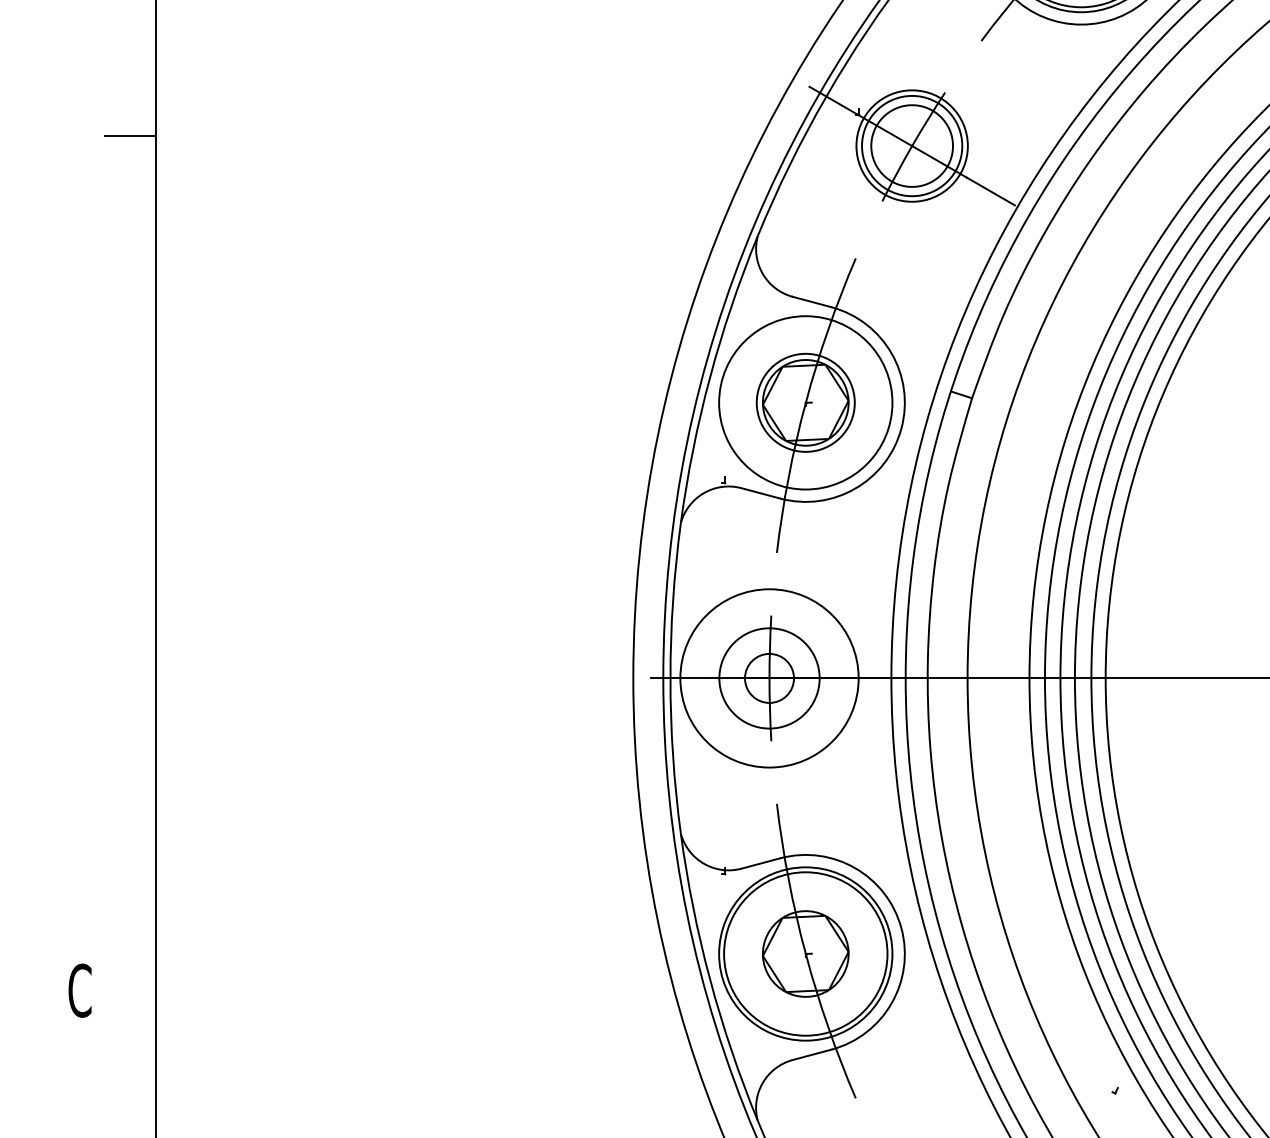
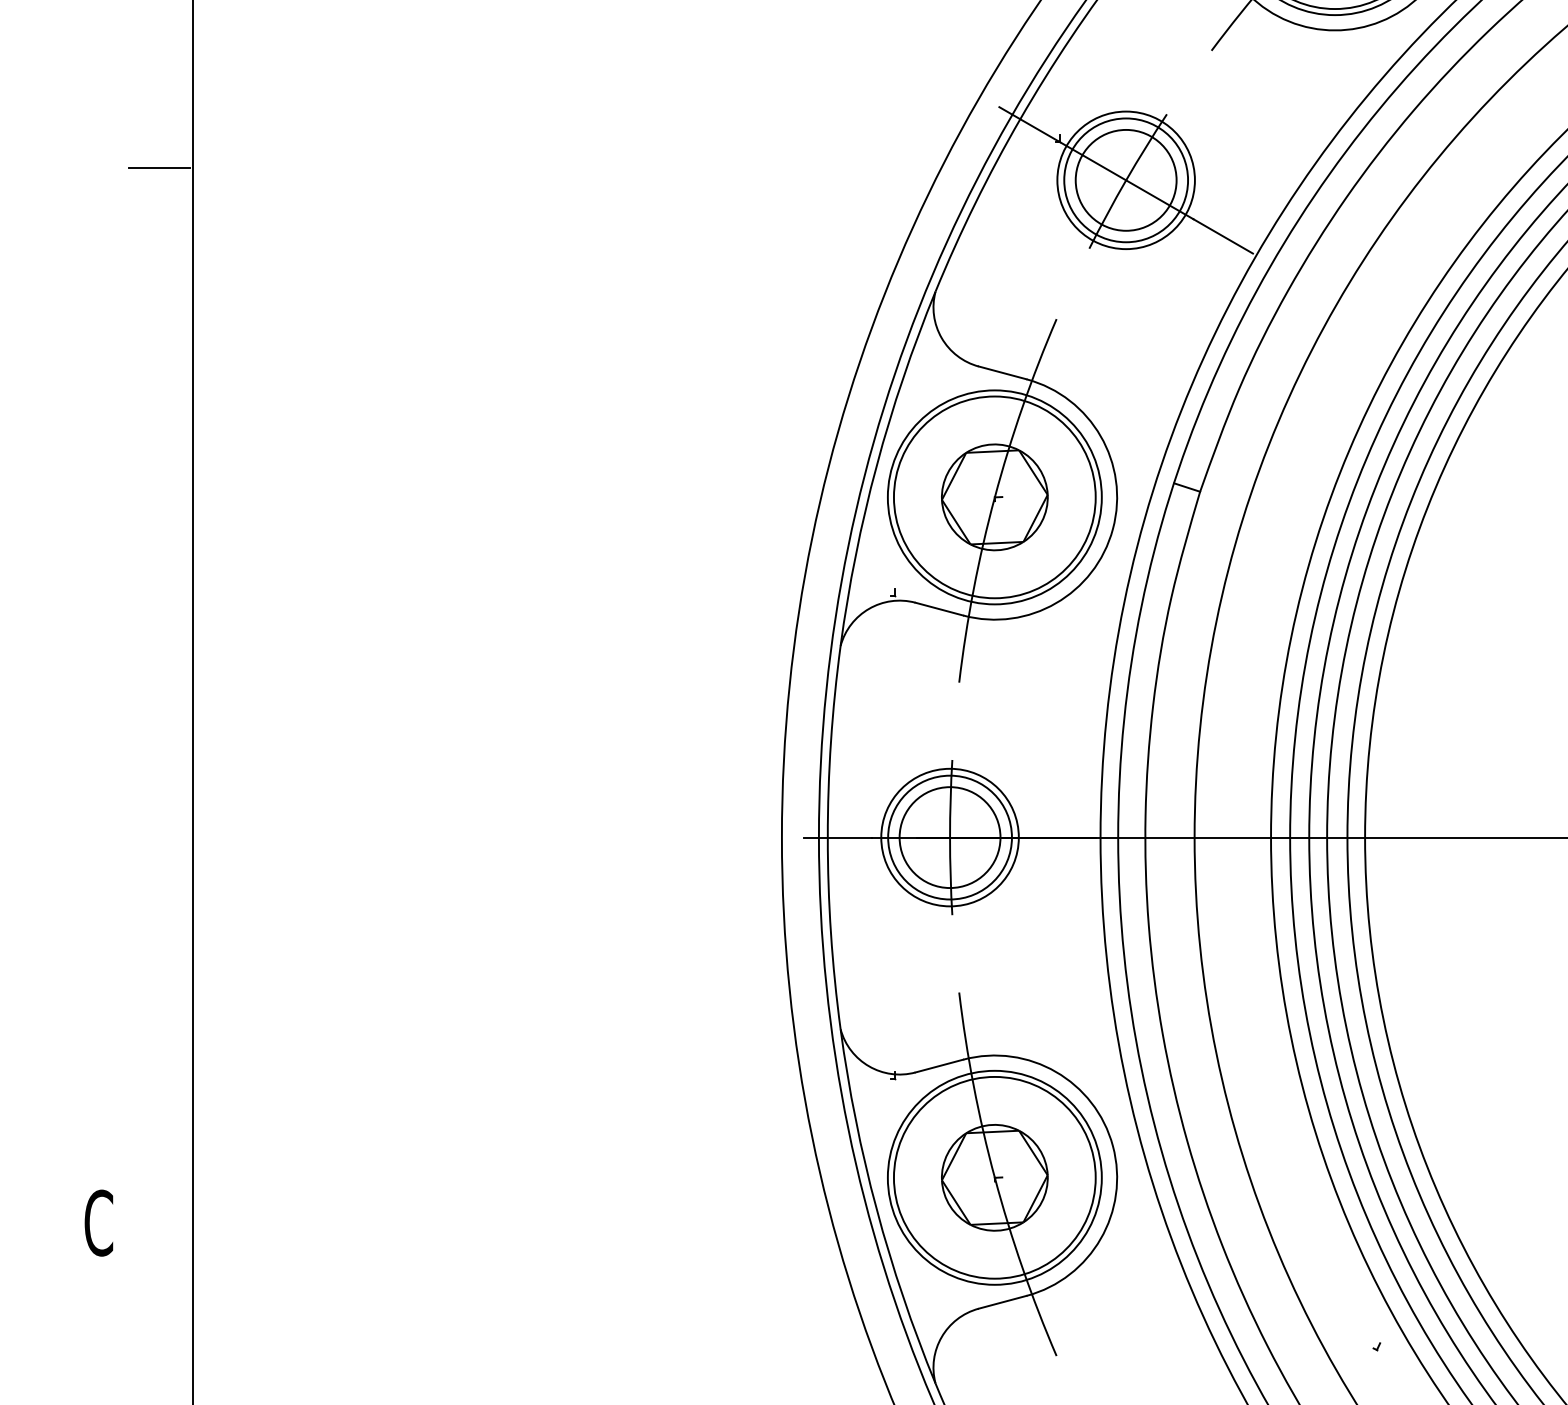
circle: (805, 402) -> (994, 497), size x1.67
circle: (769, 678) -> (949, 837), size x0.62
circle: (769, 678) -> (949, 837), size x1.67

